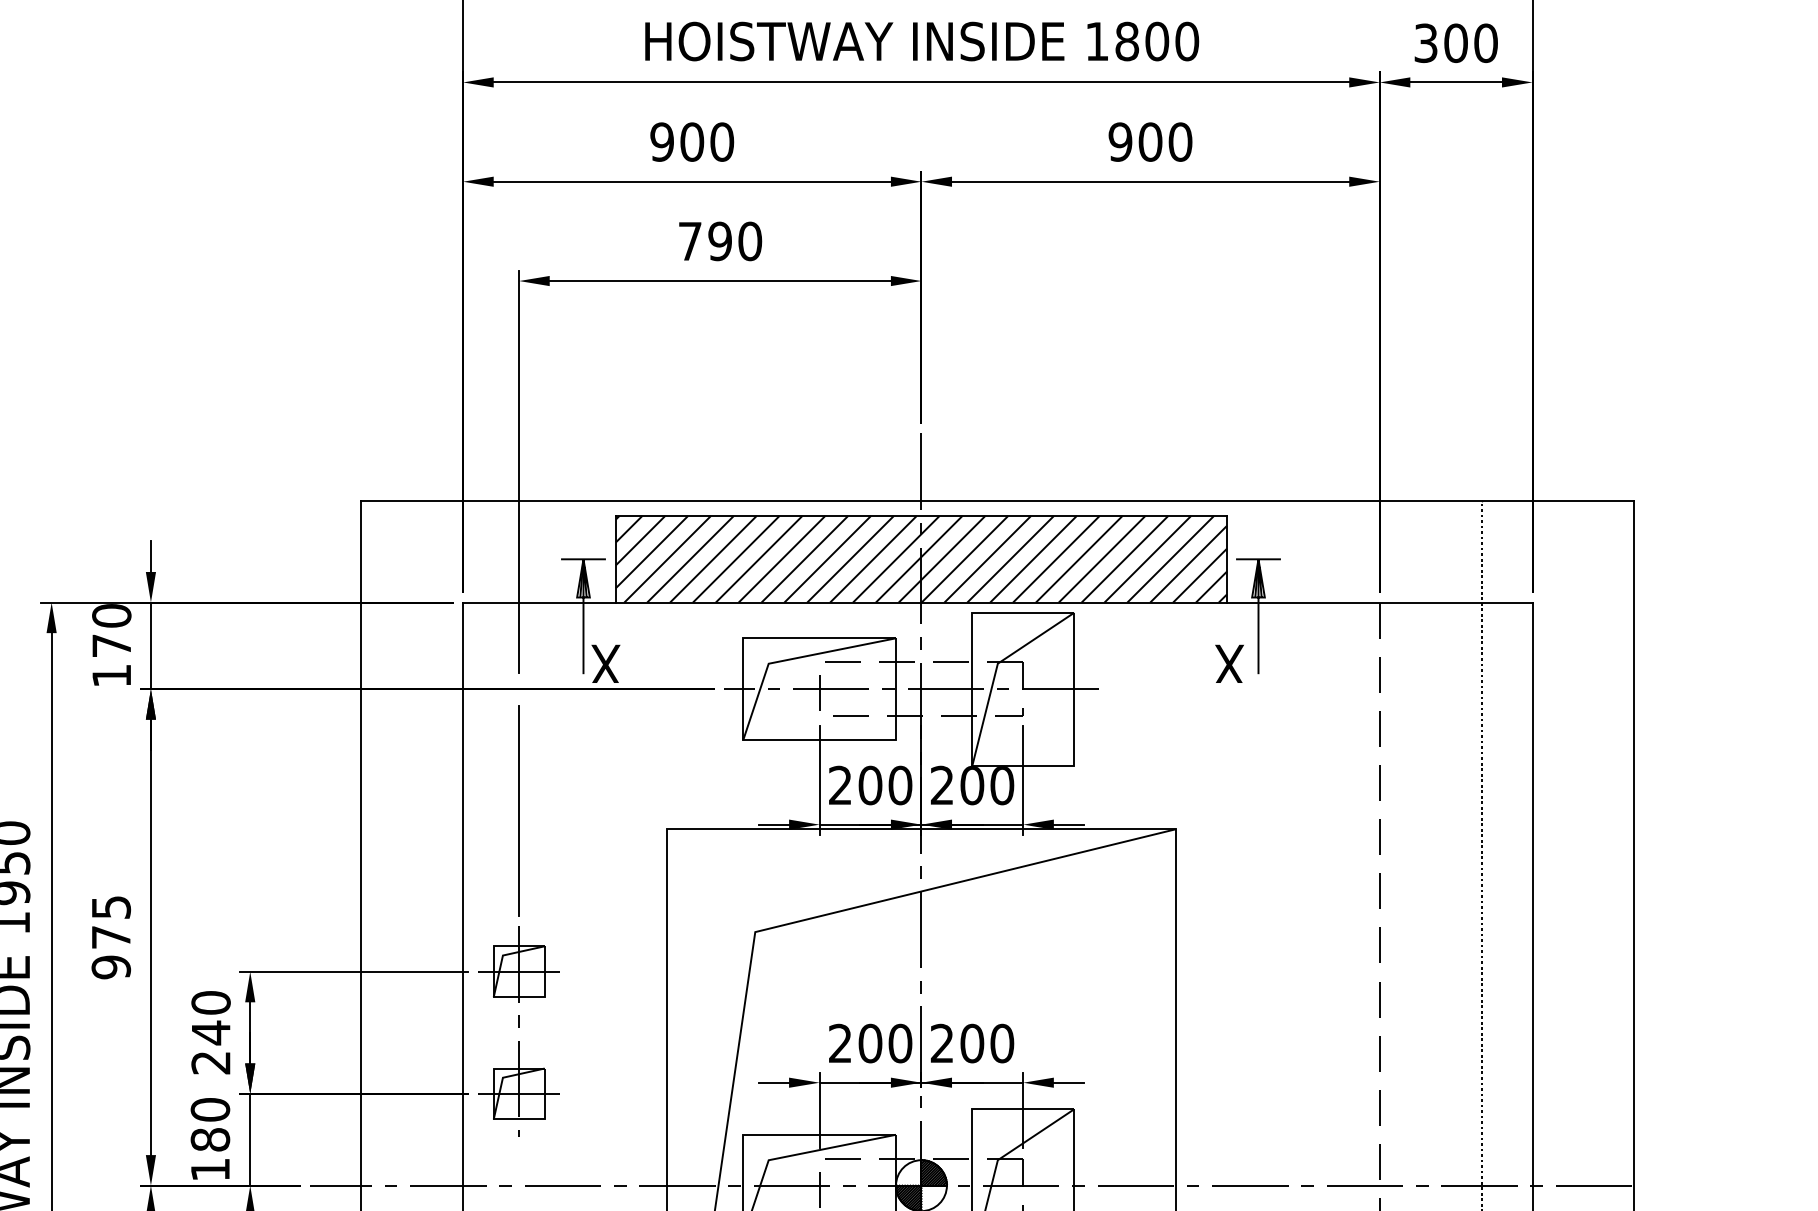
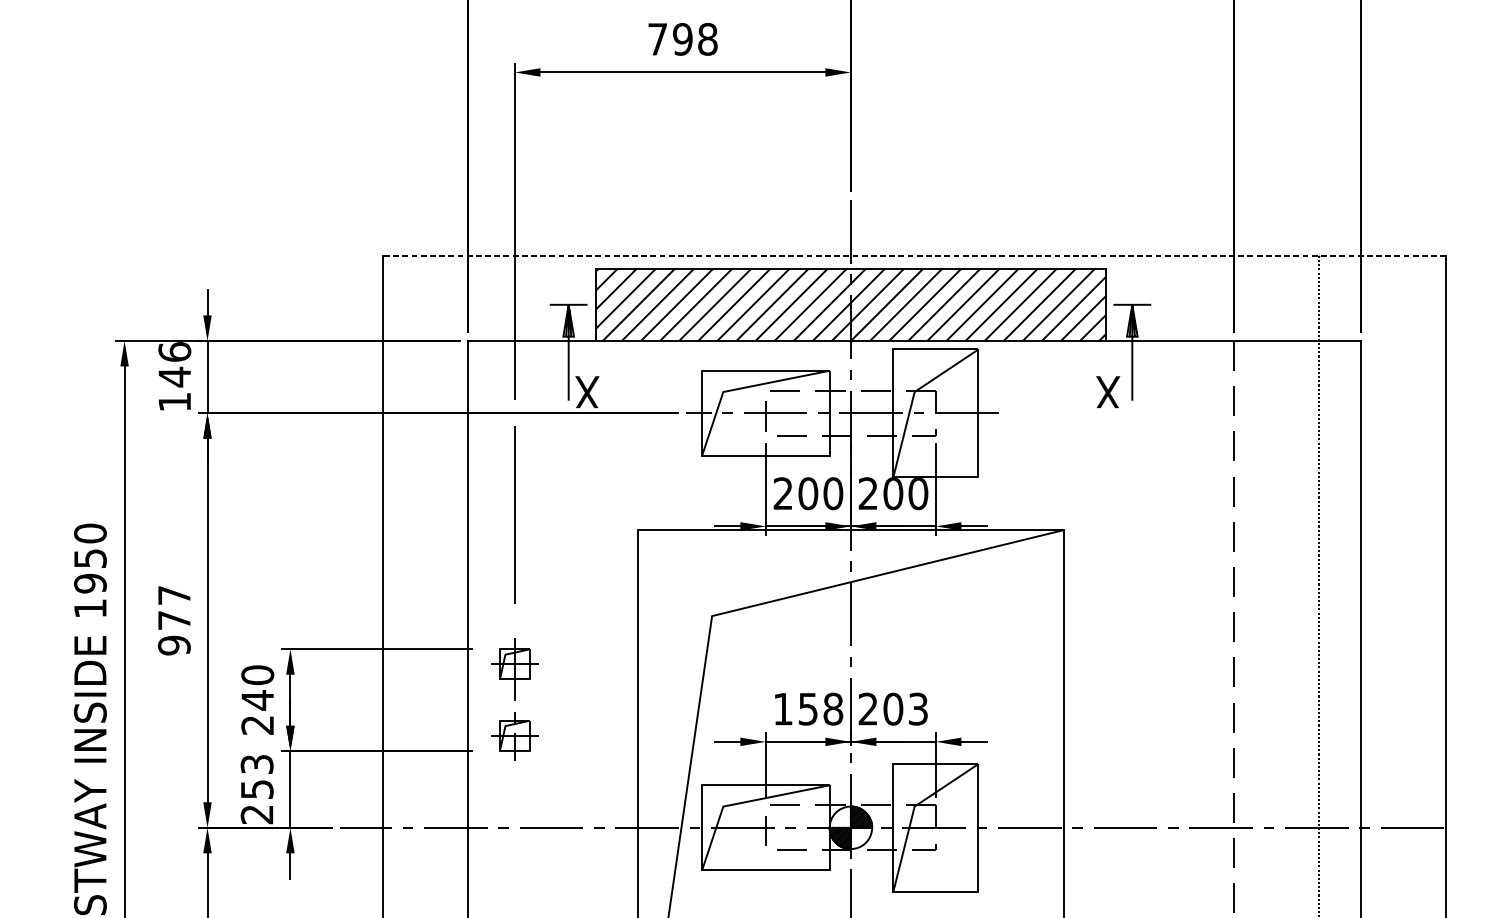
text: (750, 240) -> (708, 38), 790 -> 798
line: (997, 500) -> (914, 255), solid -> dashed
text: (111, 631) -> (174, 365), 170 -> 146
text: (111, 907) -> (174, 595), 975 -> 977
part: (518, 1031) -> (514, 699), size x0.7
text: (870, 1043) -> (808, 709), 200 -> 158
text: (1002, 1043) -> (918, 709), 200 -> 203
text: (210, 1139) -> (257, 789), 180 -> 253

